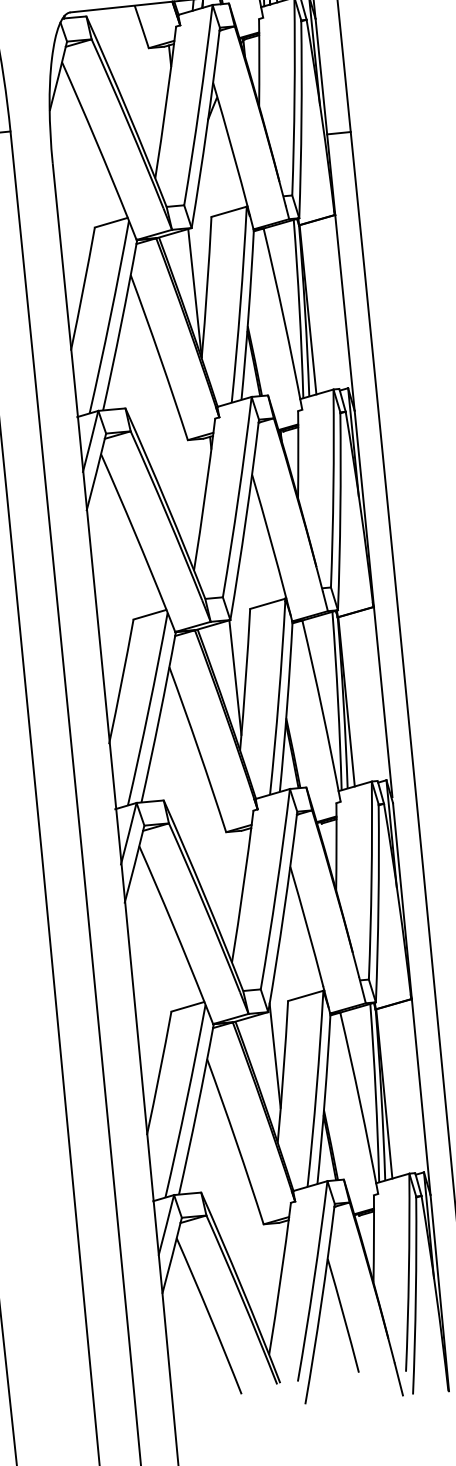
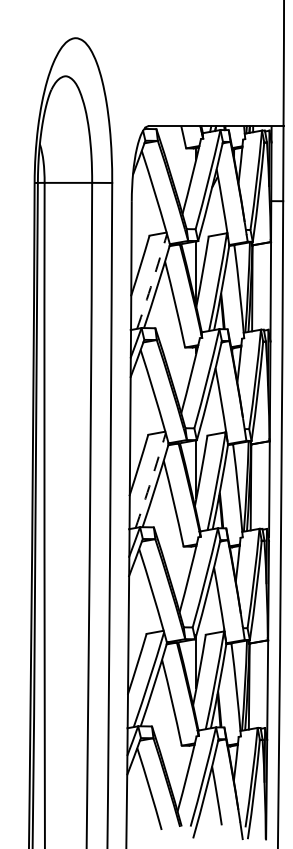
arc: (110, 317) -> (152, 281), solid -> dashed
arc: (149, 708) -> (151, 480), solid -> dashed

